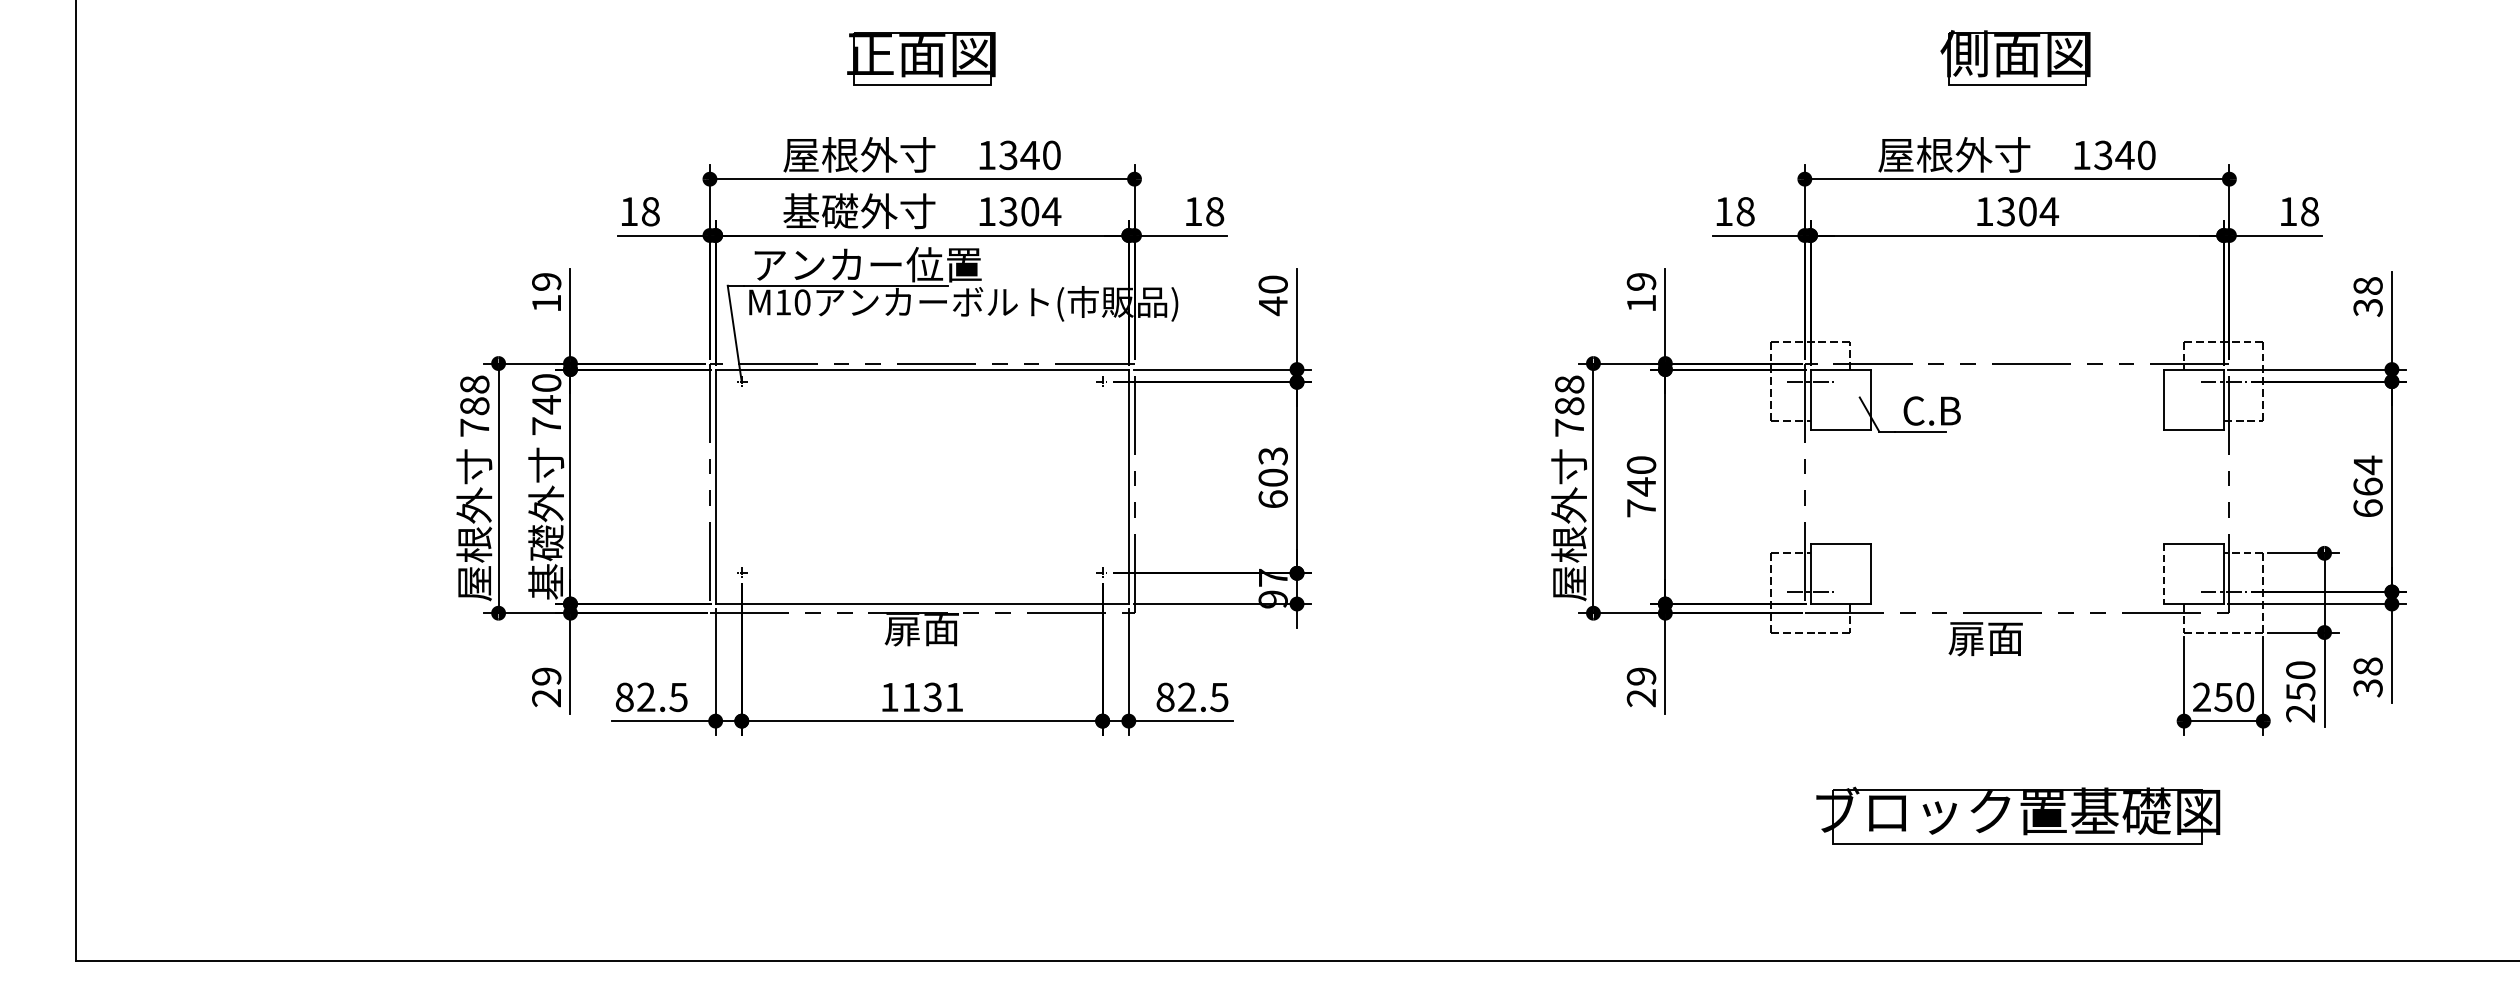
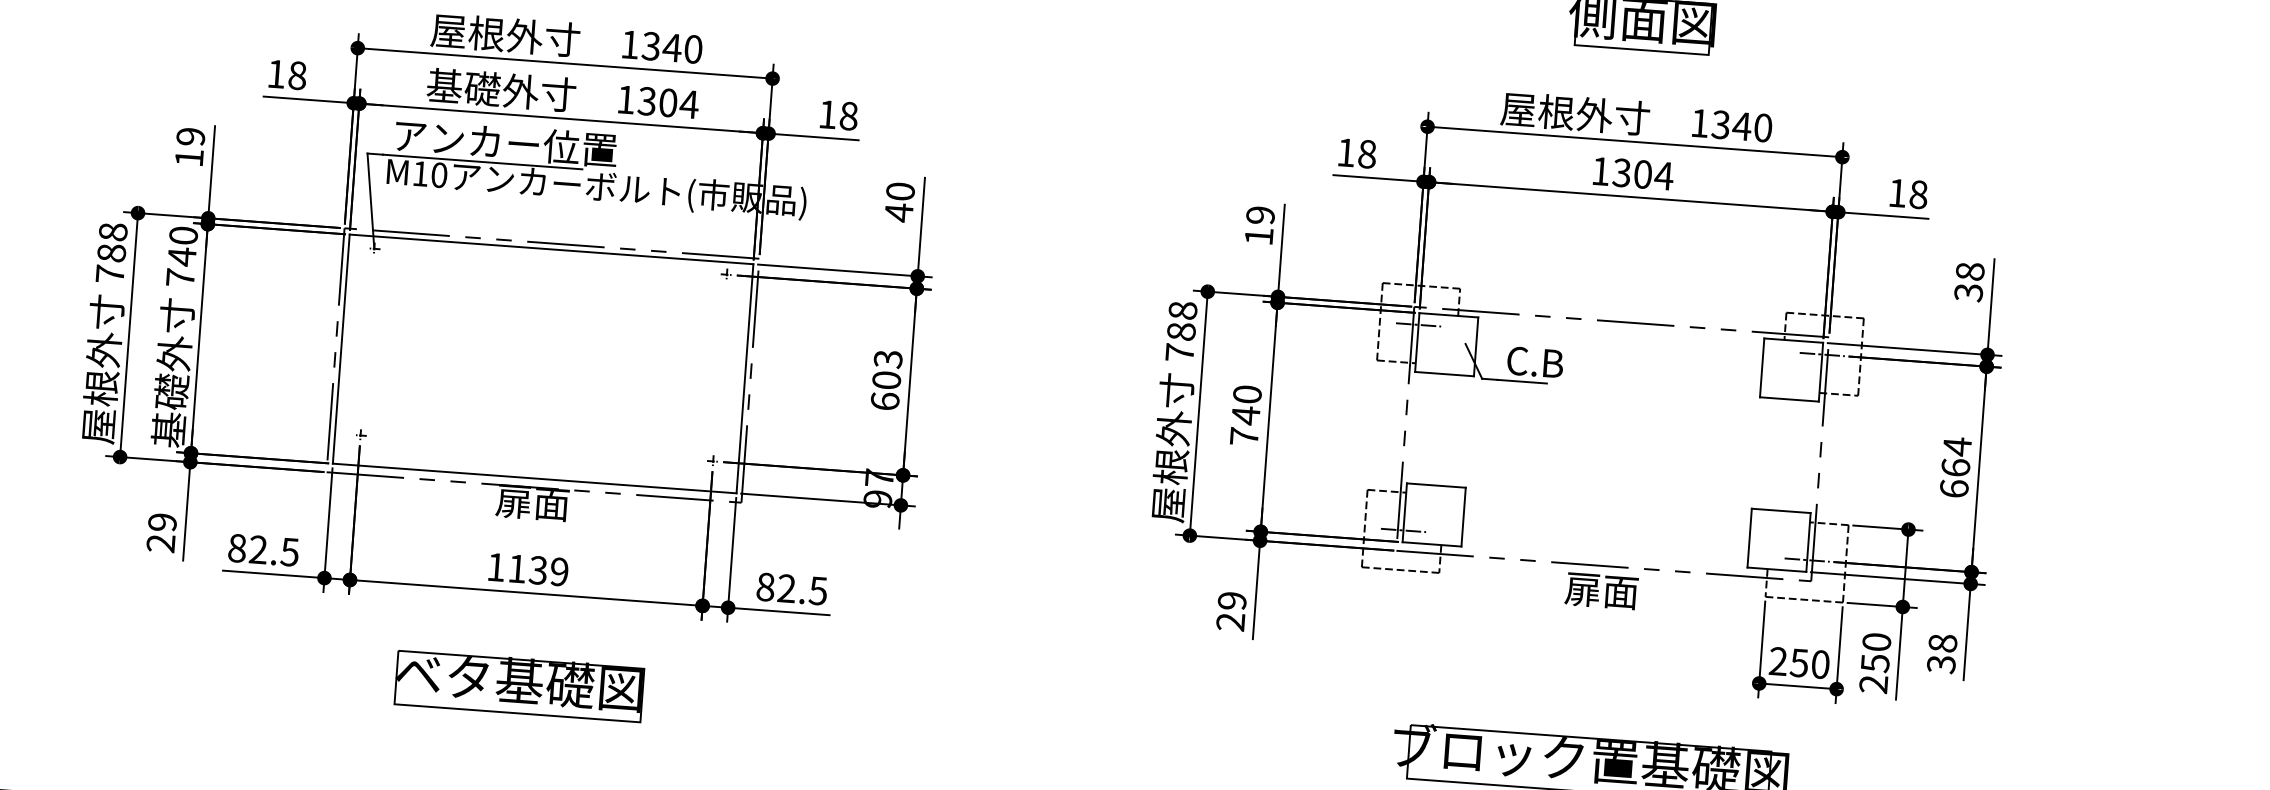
line: (2163, 574) -> (1749, 538), dashed -> solid
text: (1985, 639) -> (1601, 591), moved
text: (954, 697) -> (559, 572), 1131 -> 1139
part: (921, 815) -> (518, 685), added

